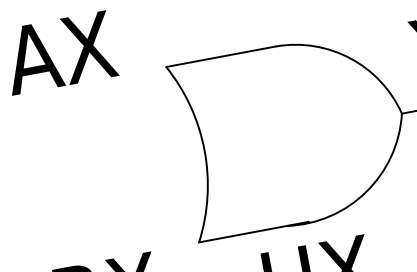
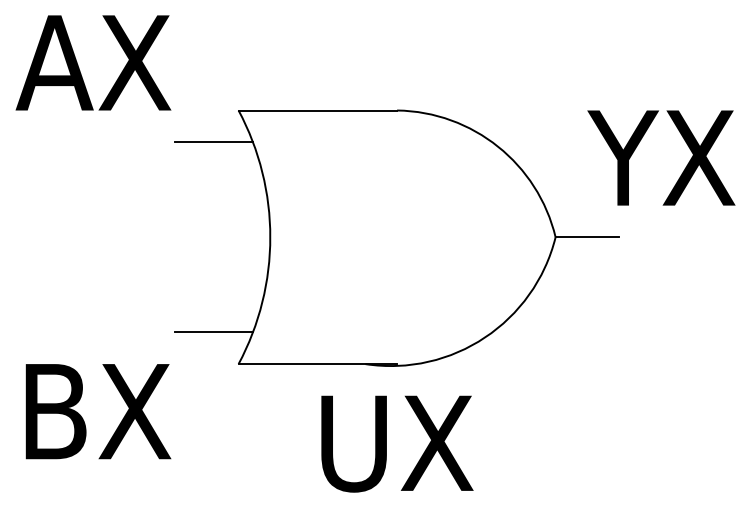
line: (153, 92) -> (213, 142), added
line: (177, 223) -> (213, 332), added

